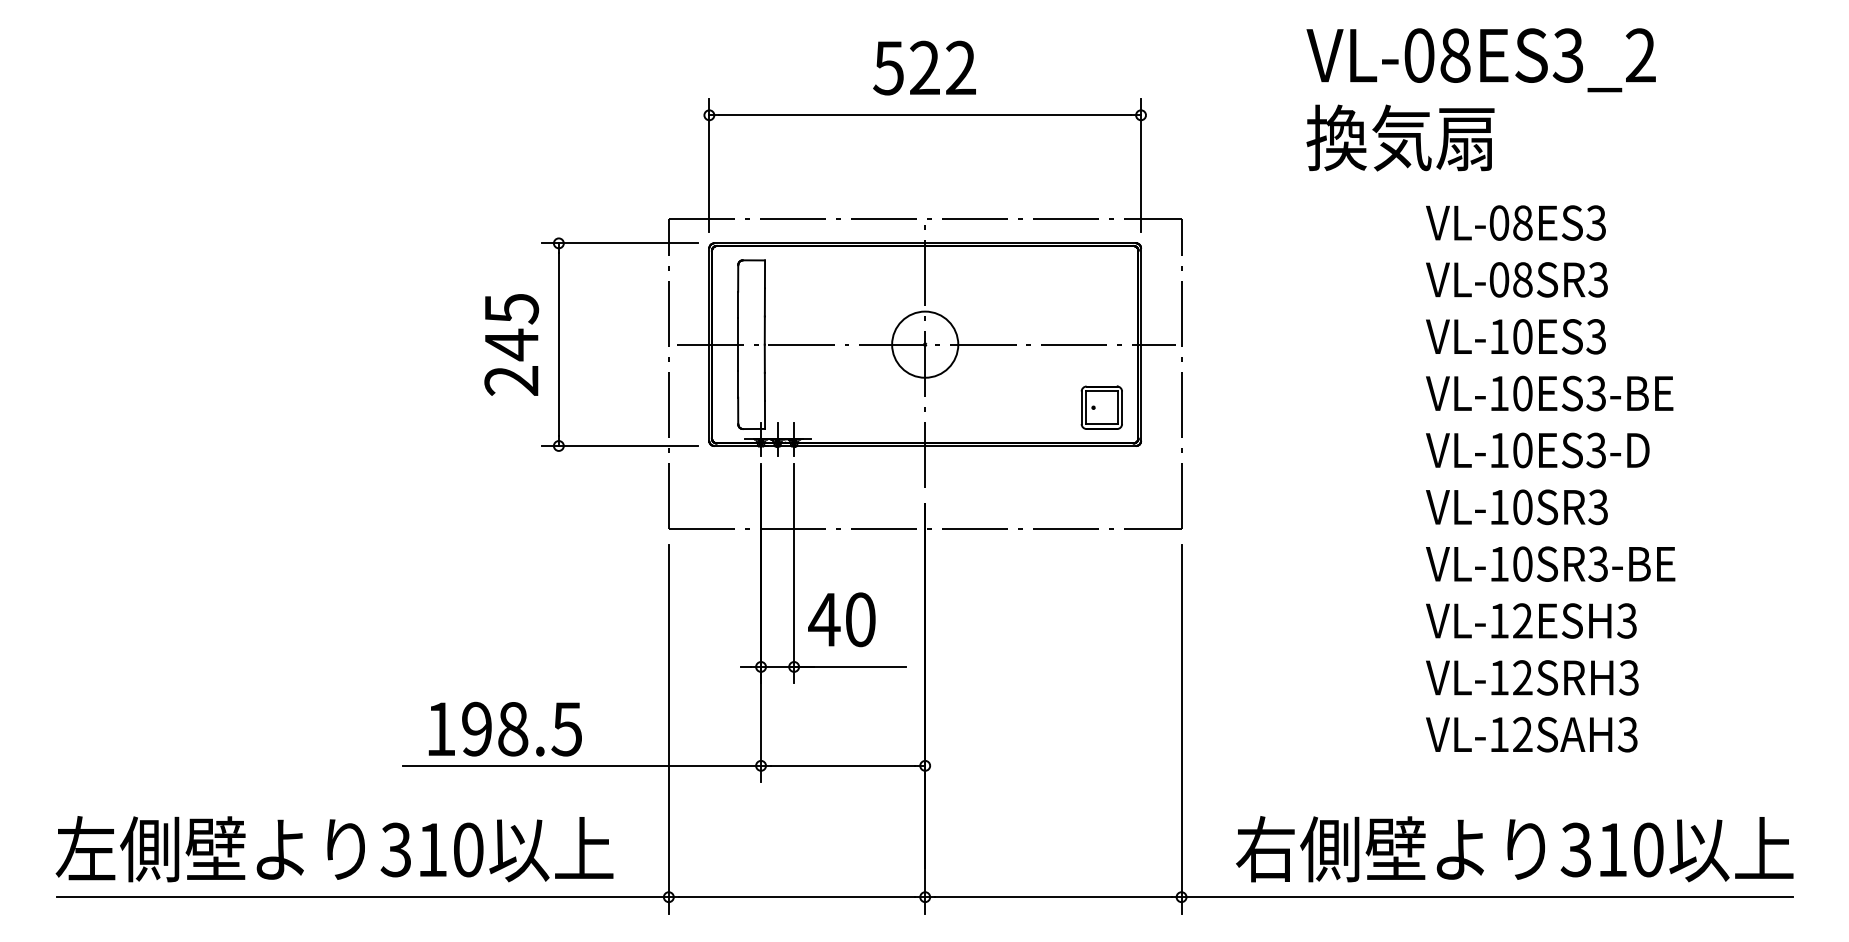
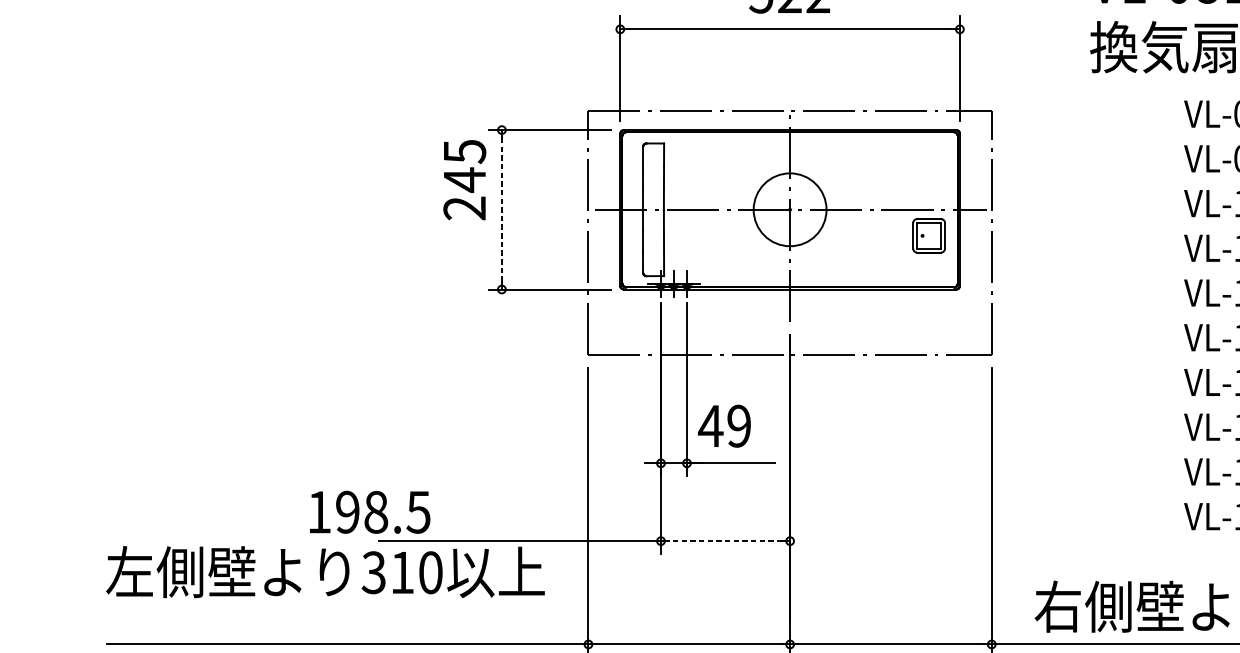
text: (511, 344) -> (464, 179), moved
circle: (925, 344) -> (790, 209), size x1.4
line: (558, 345) -> (501, 210), solid -> dashed
part: (1101, 407) -> (928, 235), moved
text: (860, 619) -> (739, 426), 40 -> 49
text: (504, 728) -> (369, 511), moved
line: (842, 765) -> (725, 540), solid -> dashed
text: (334, 849) -> (325, 572), moved

